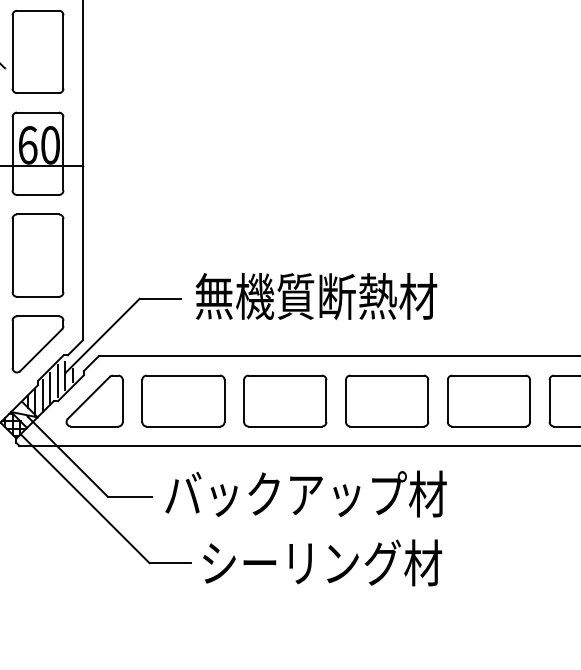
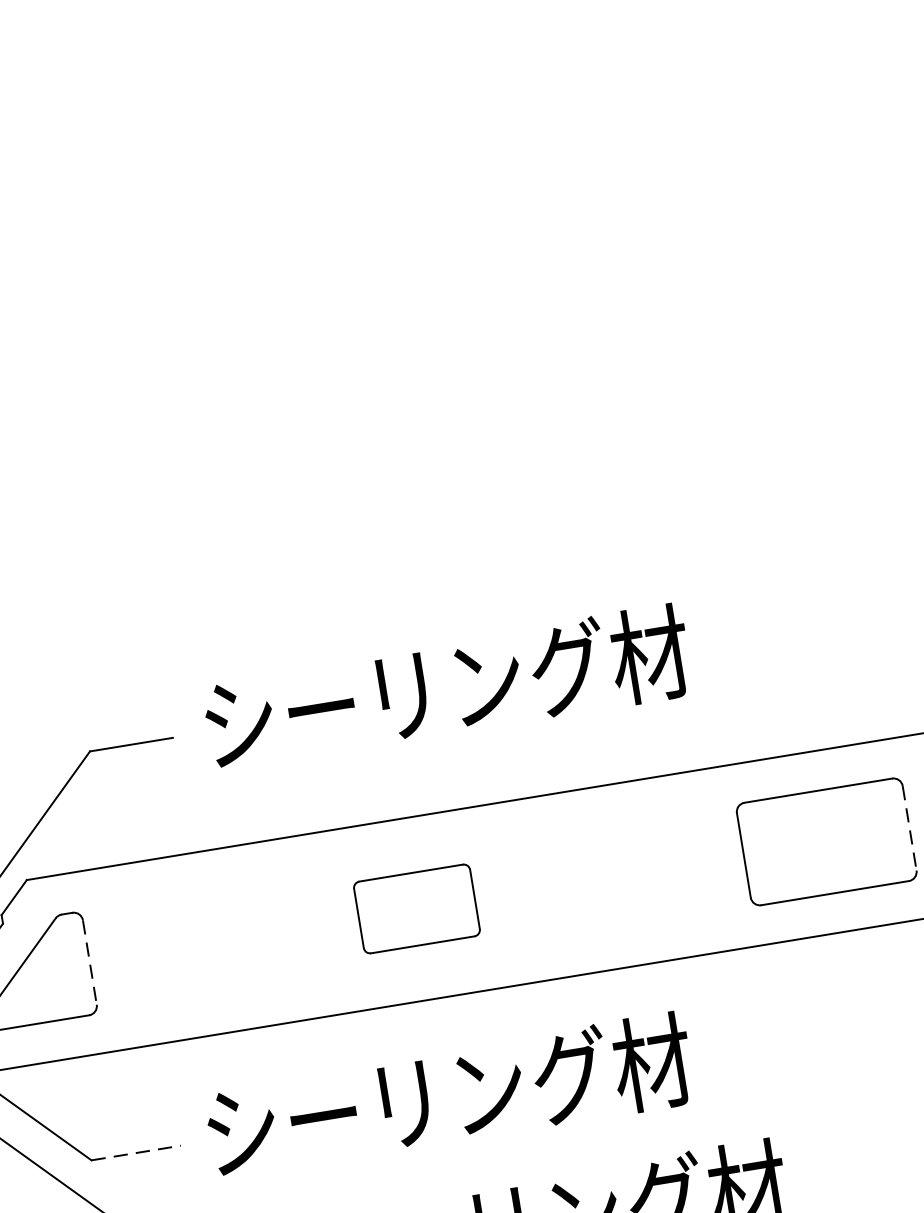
text: (295, 296) -> (402, 695), 無機質断熱材 -> シーリング材
part: (183, 400) -> (211, 941), removed
part: (285, 400) -> (417, 907), size x0.7
part: (387, 400) -> (622, 874), removed
line: (122, 401) -> (89, 963), solid -> dashed
line: (530, 401) -> (910, 829), solid -> dashed
text: (305, 493) -> (488, 1088), バックアップ材 -> シーリング材
line: (130, 496) -> (136, 1152), solid -> dashed

